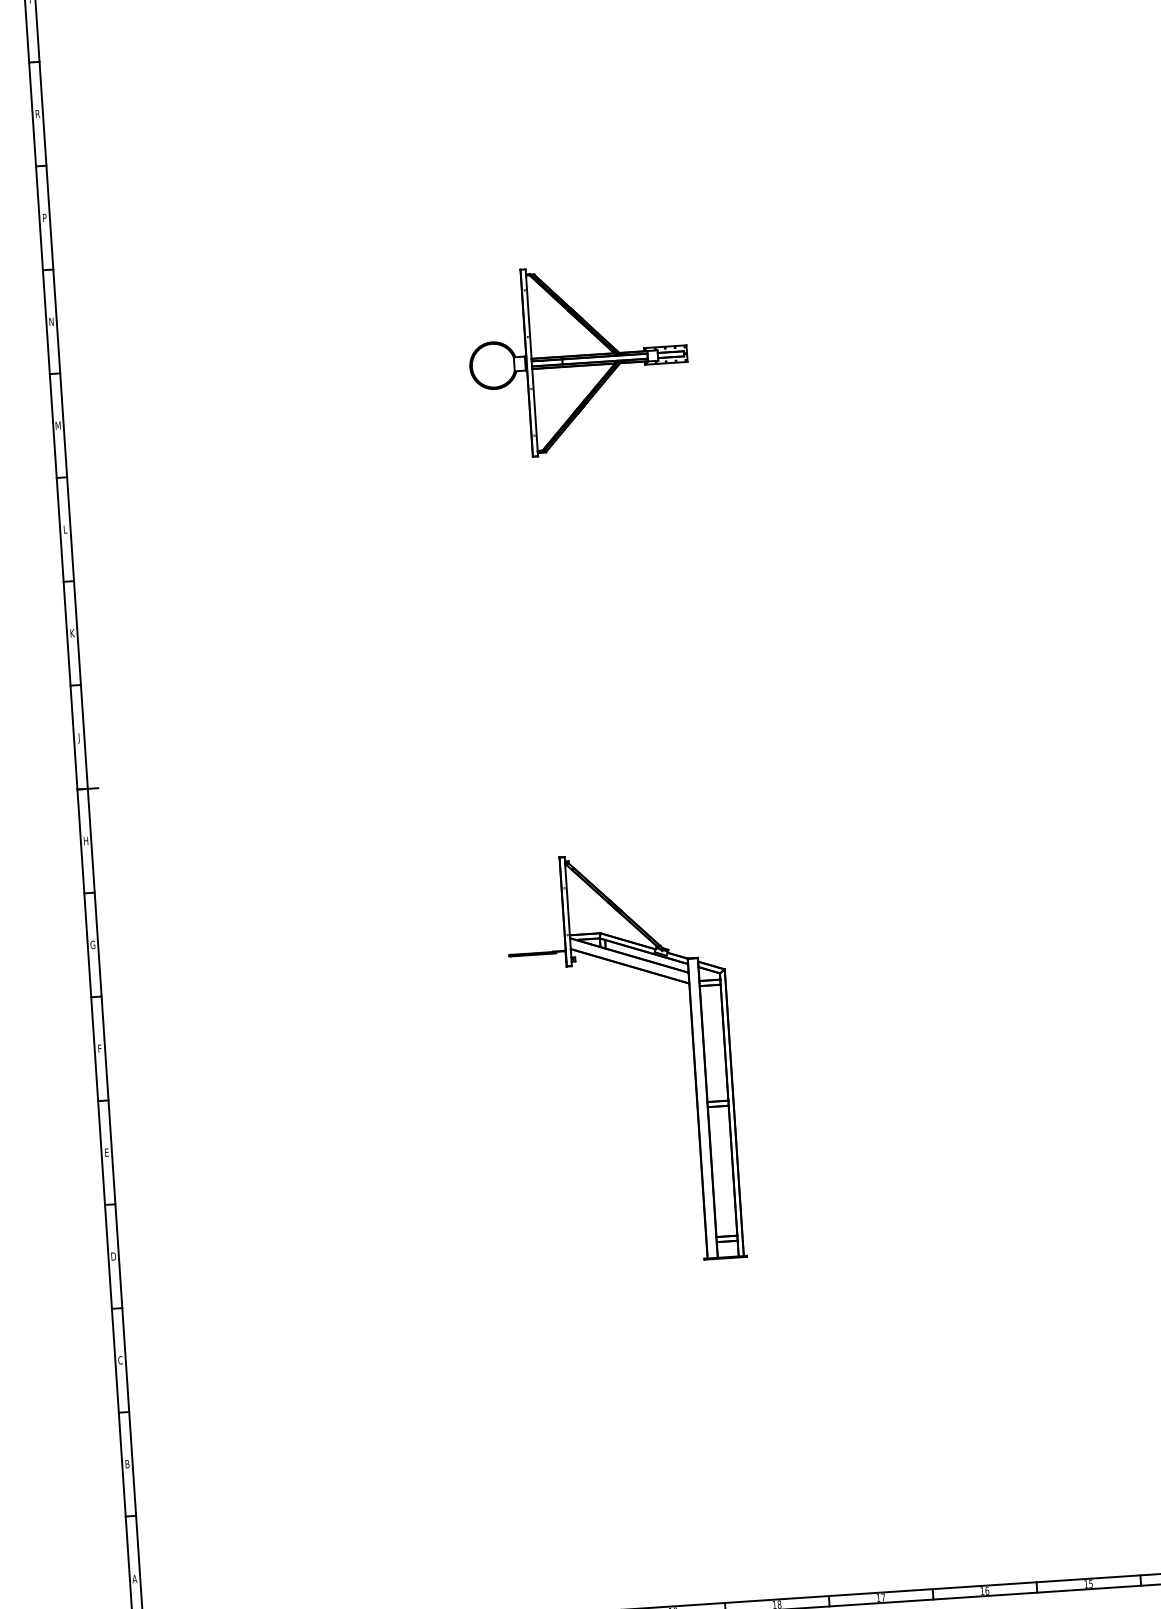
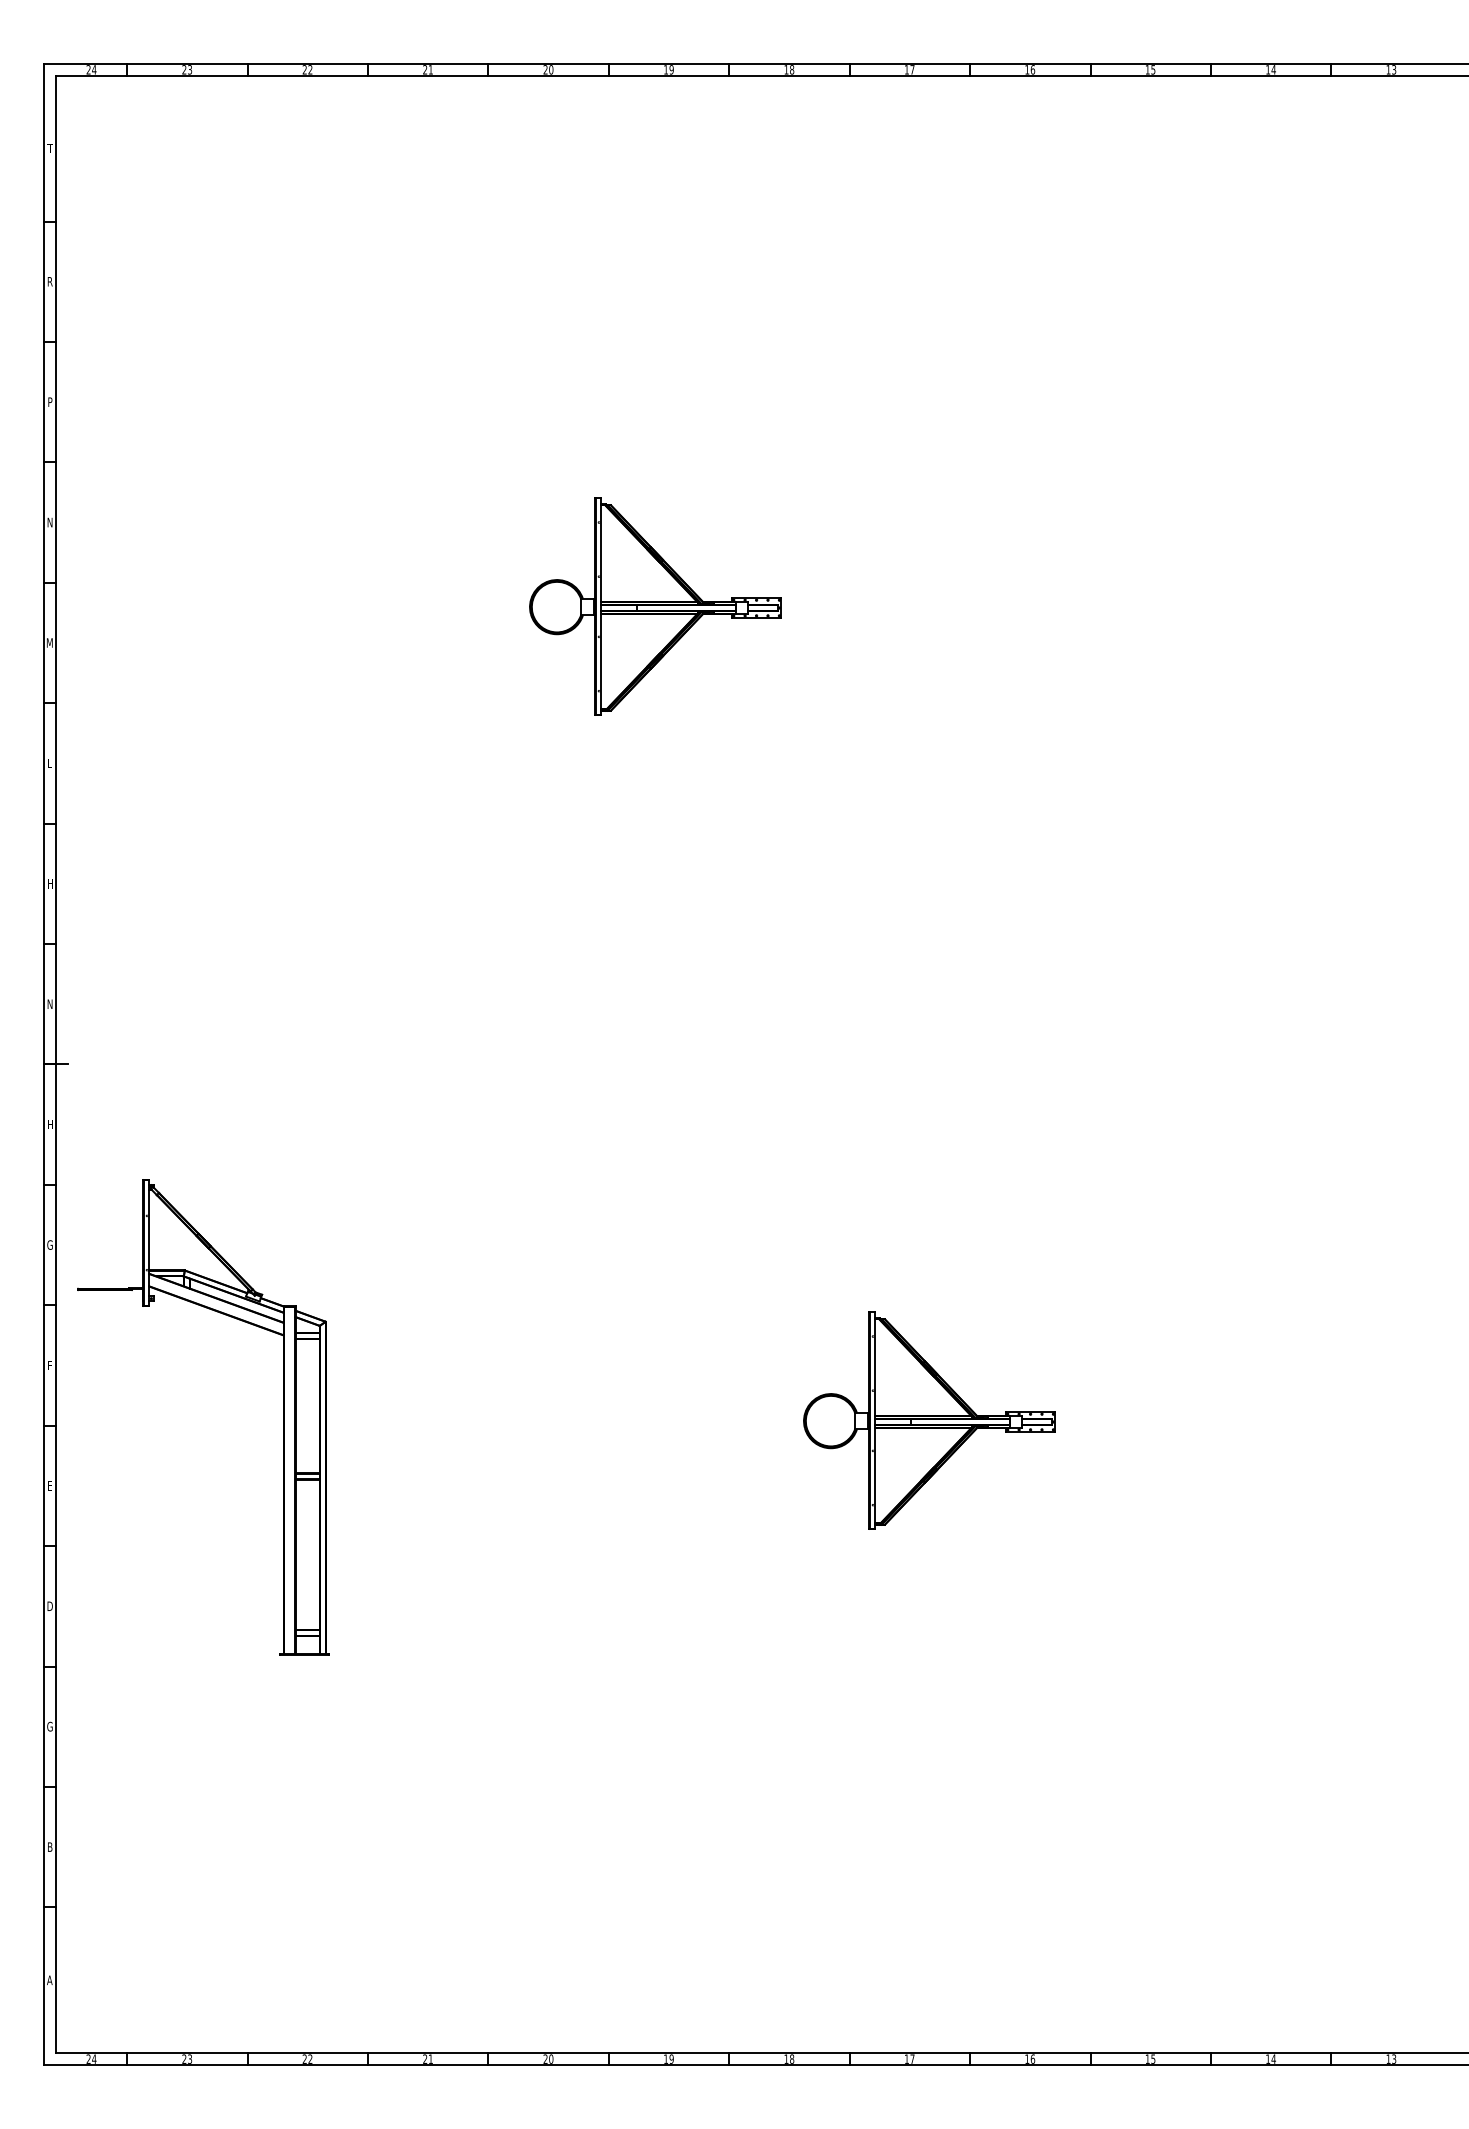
text: (72, 633) -> (50, 883), K -> H
text: (78, 738) -> (49, 1005), J -> N
part: (861, 1045) -> (929, 1420), added
part: (693, 1054) -> (283, 1417), moved
text: (119, 1360) -> (49, 1726), C -> G

